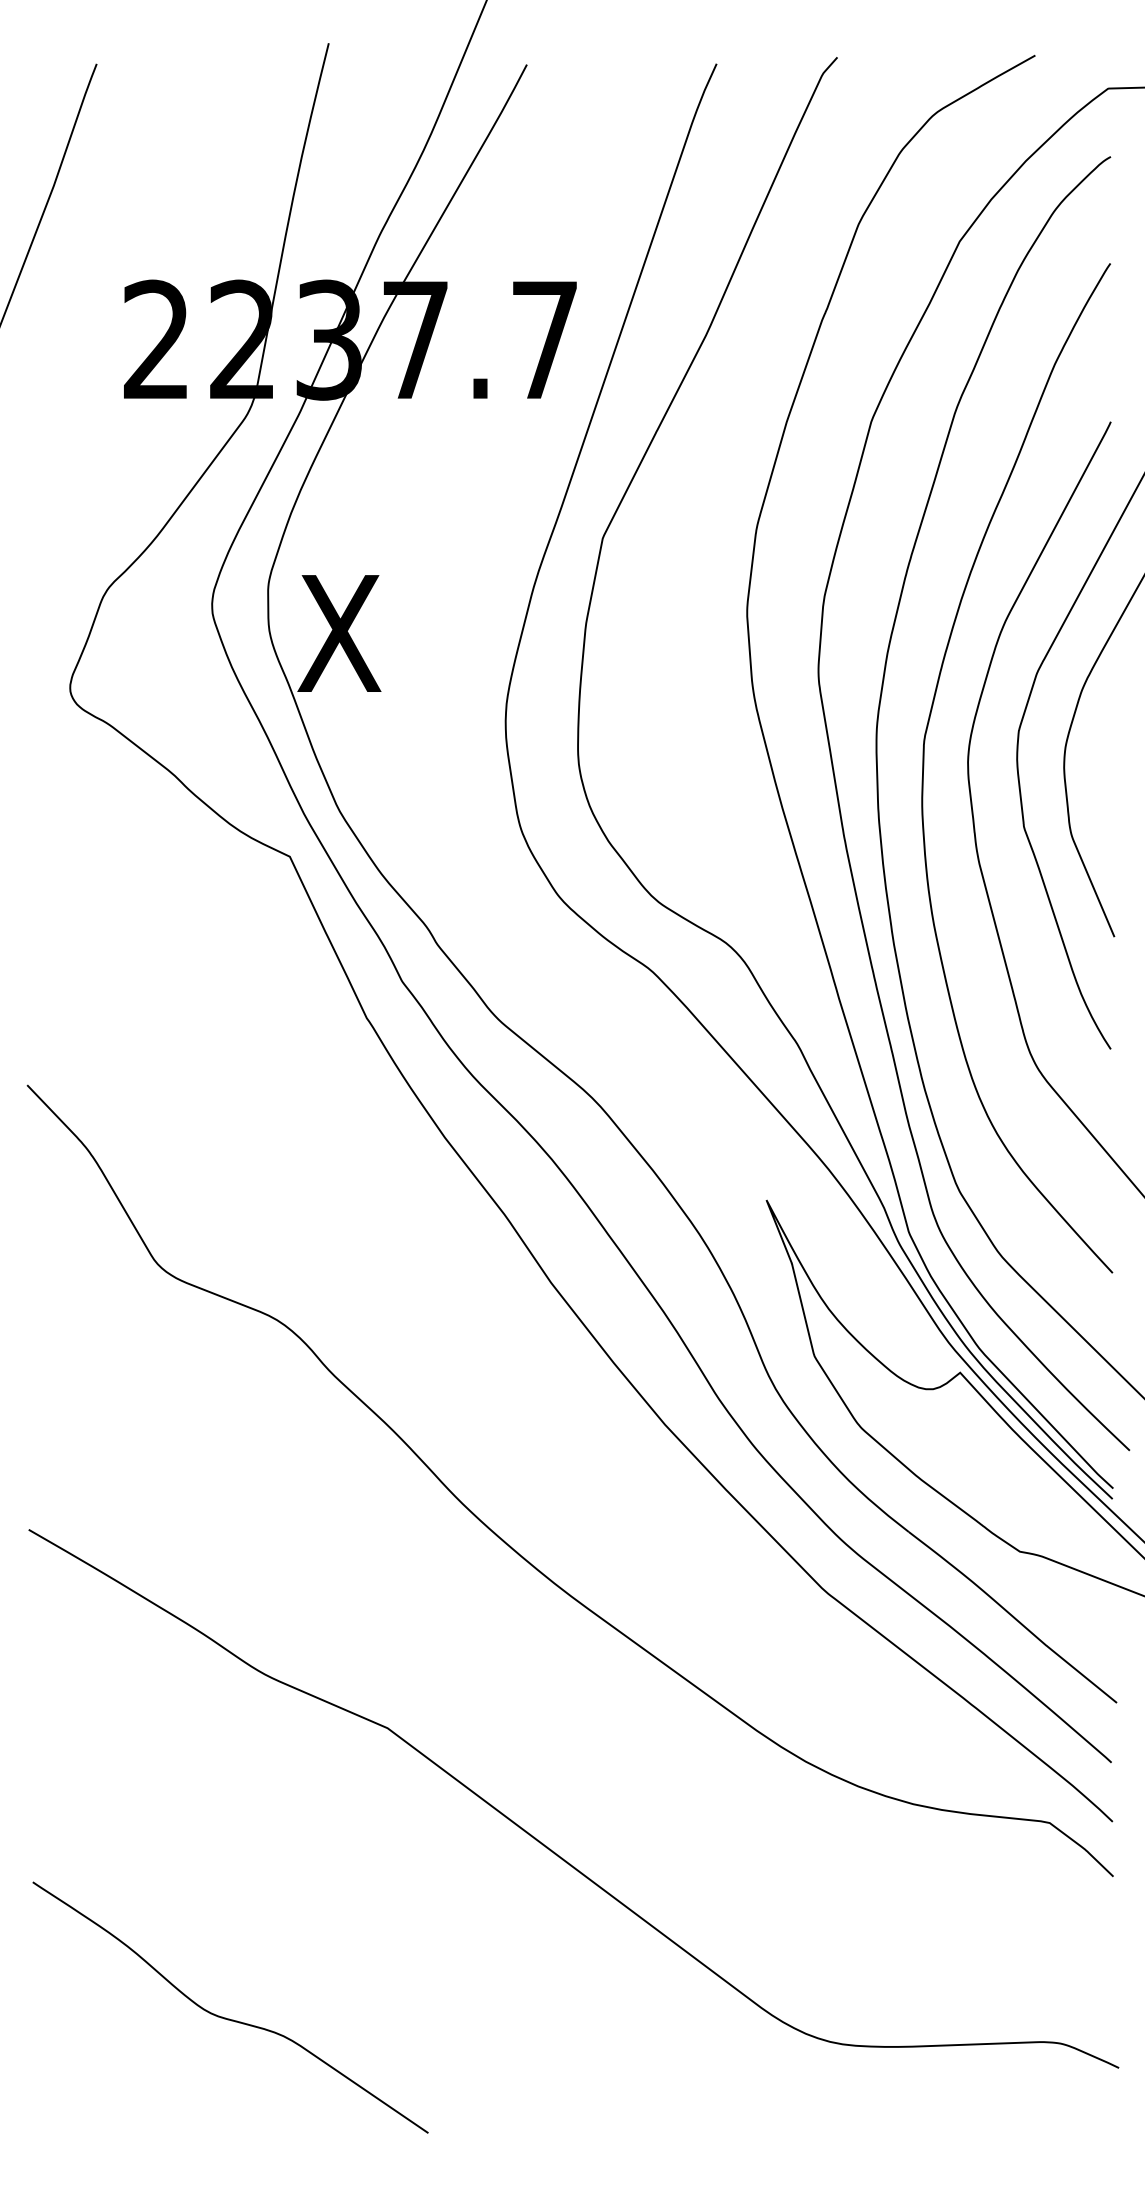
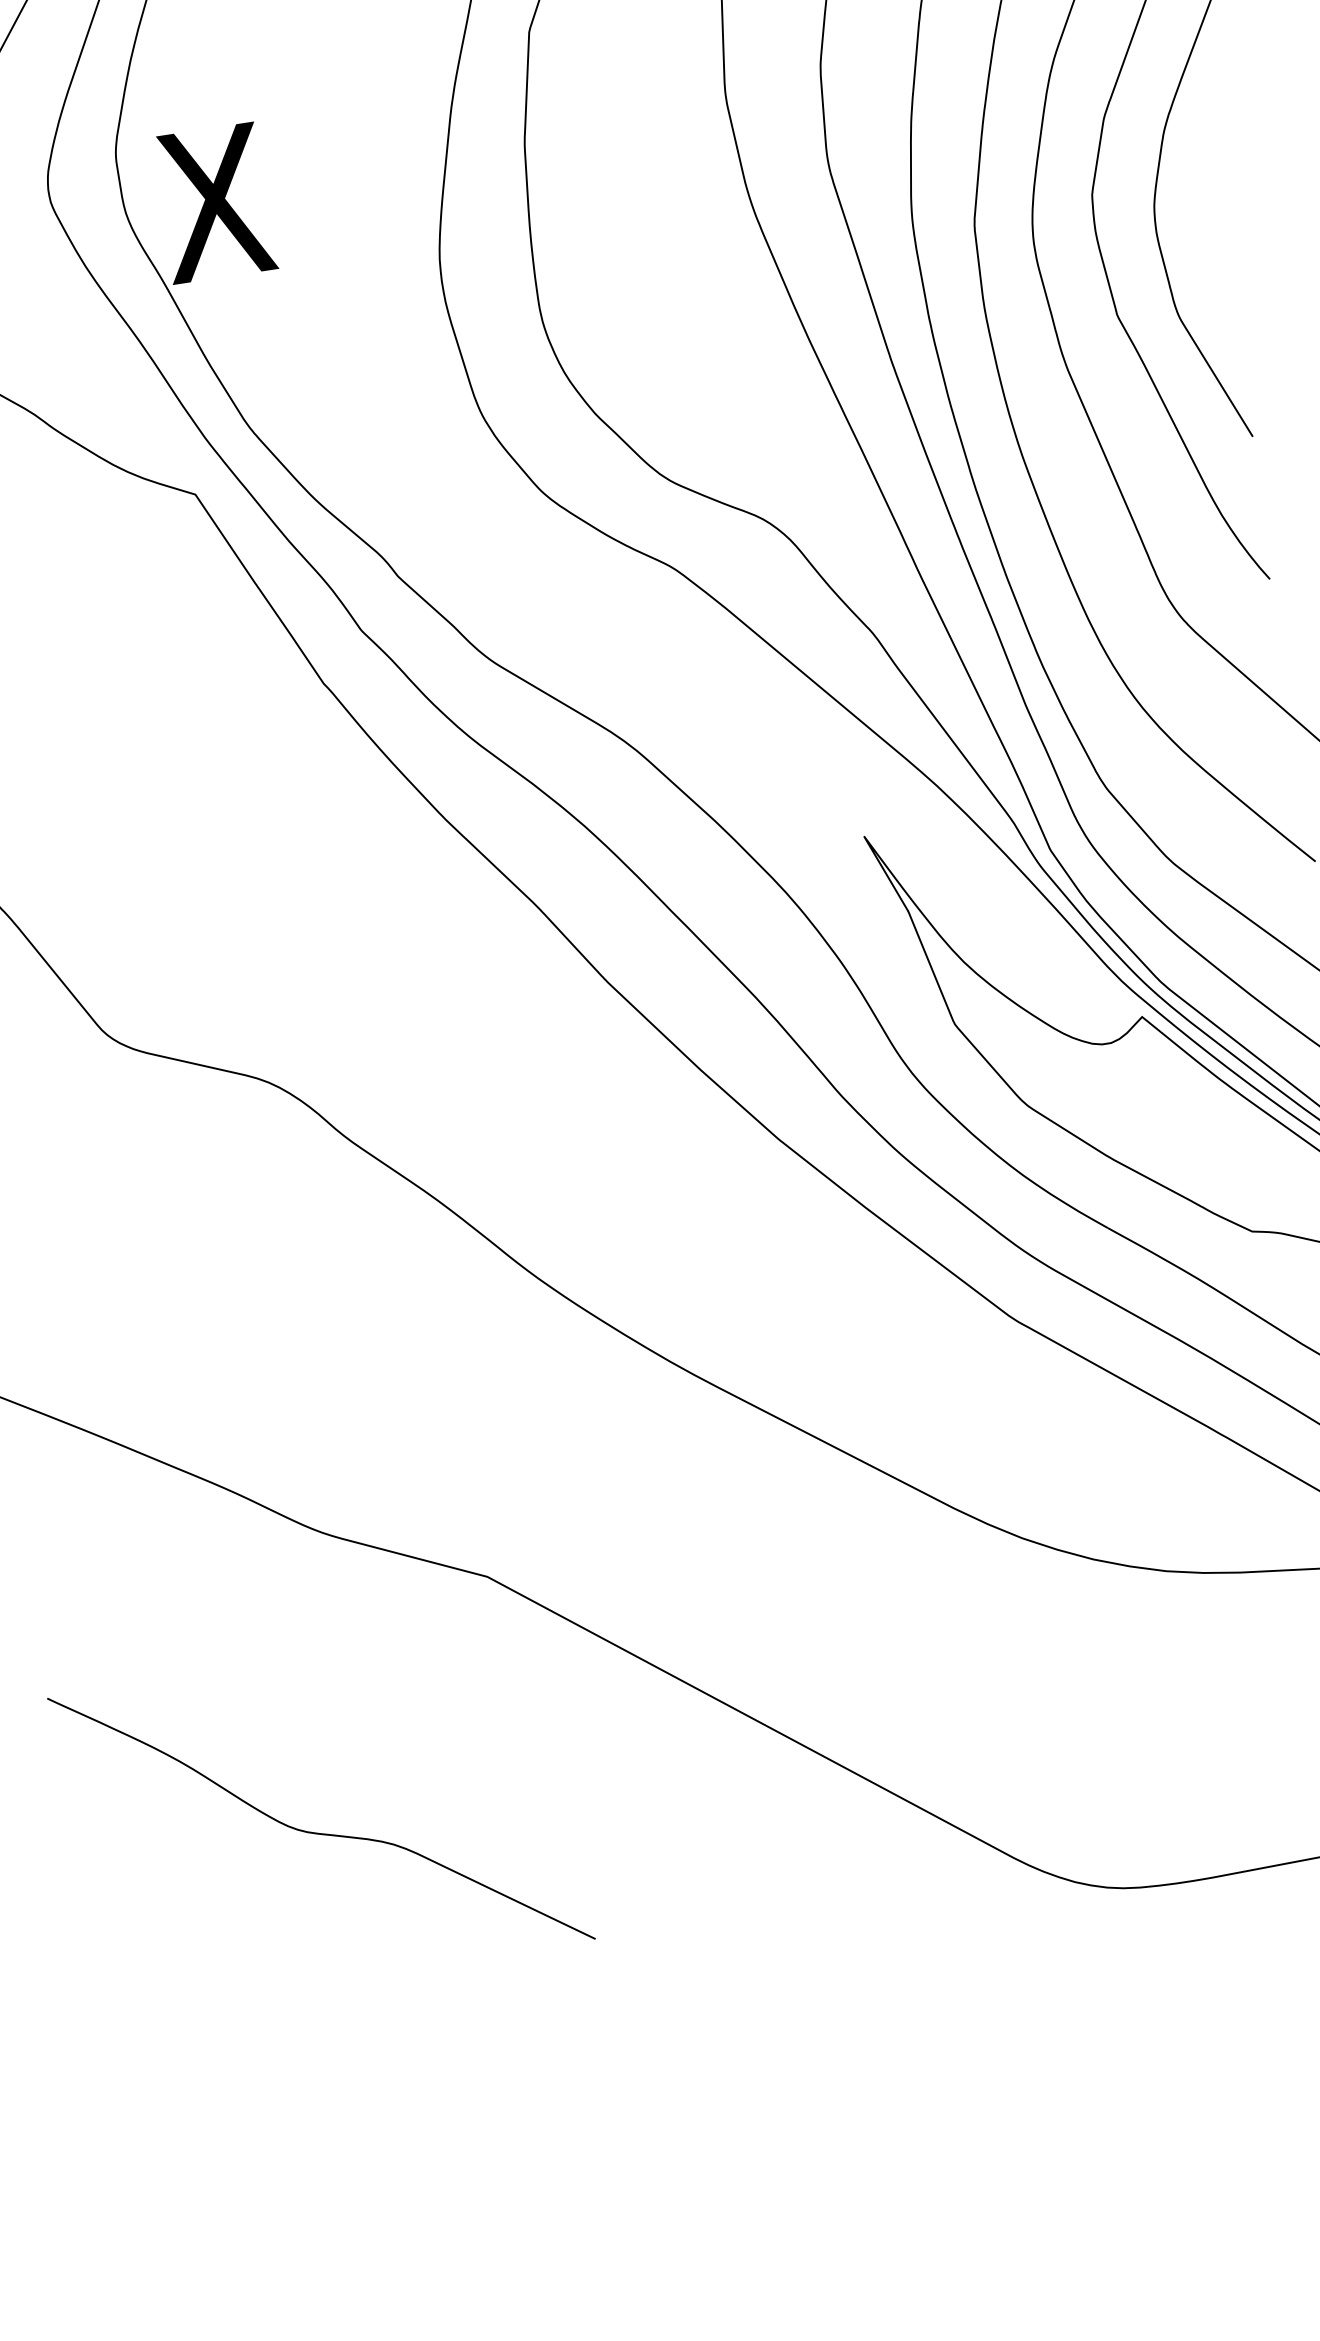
curve: (229, 2018) -> (322, 1832), moved

